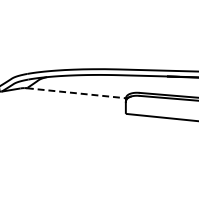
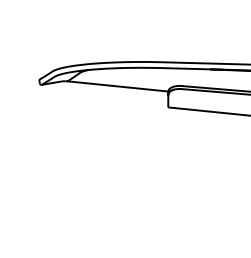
line: (76, 93) -> (118, 86), dashed -> solid

